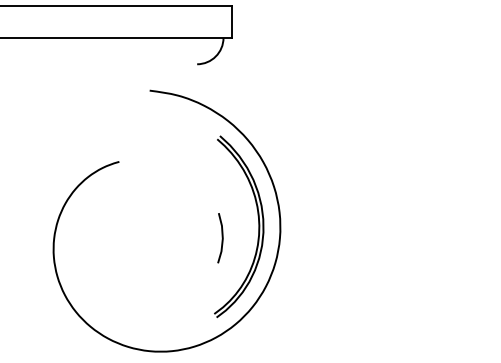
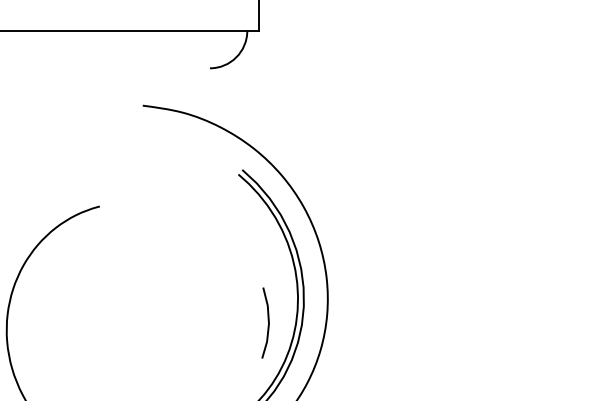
line: (221, 238) -> (267, 323), moved

